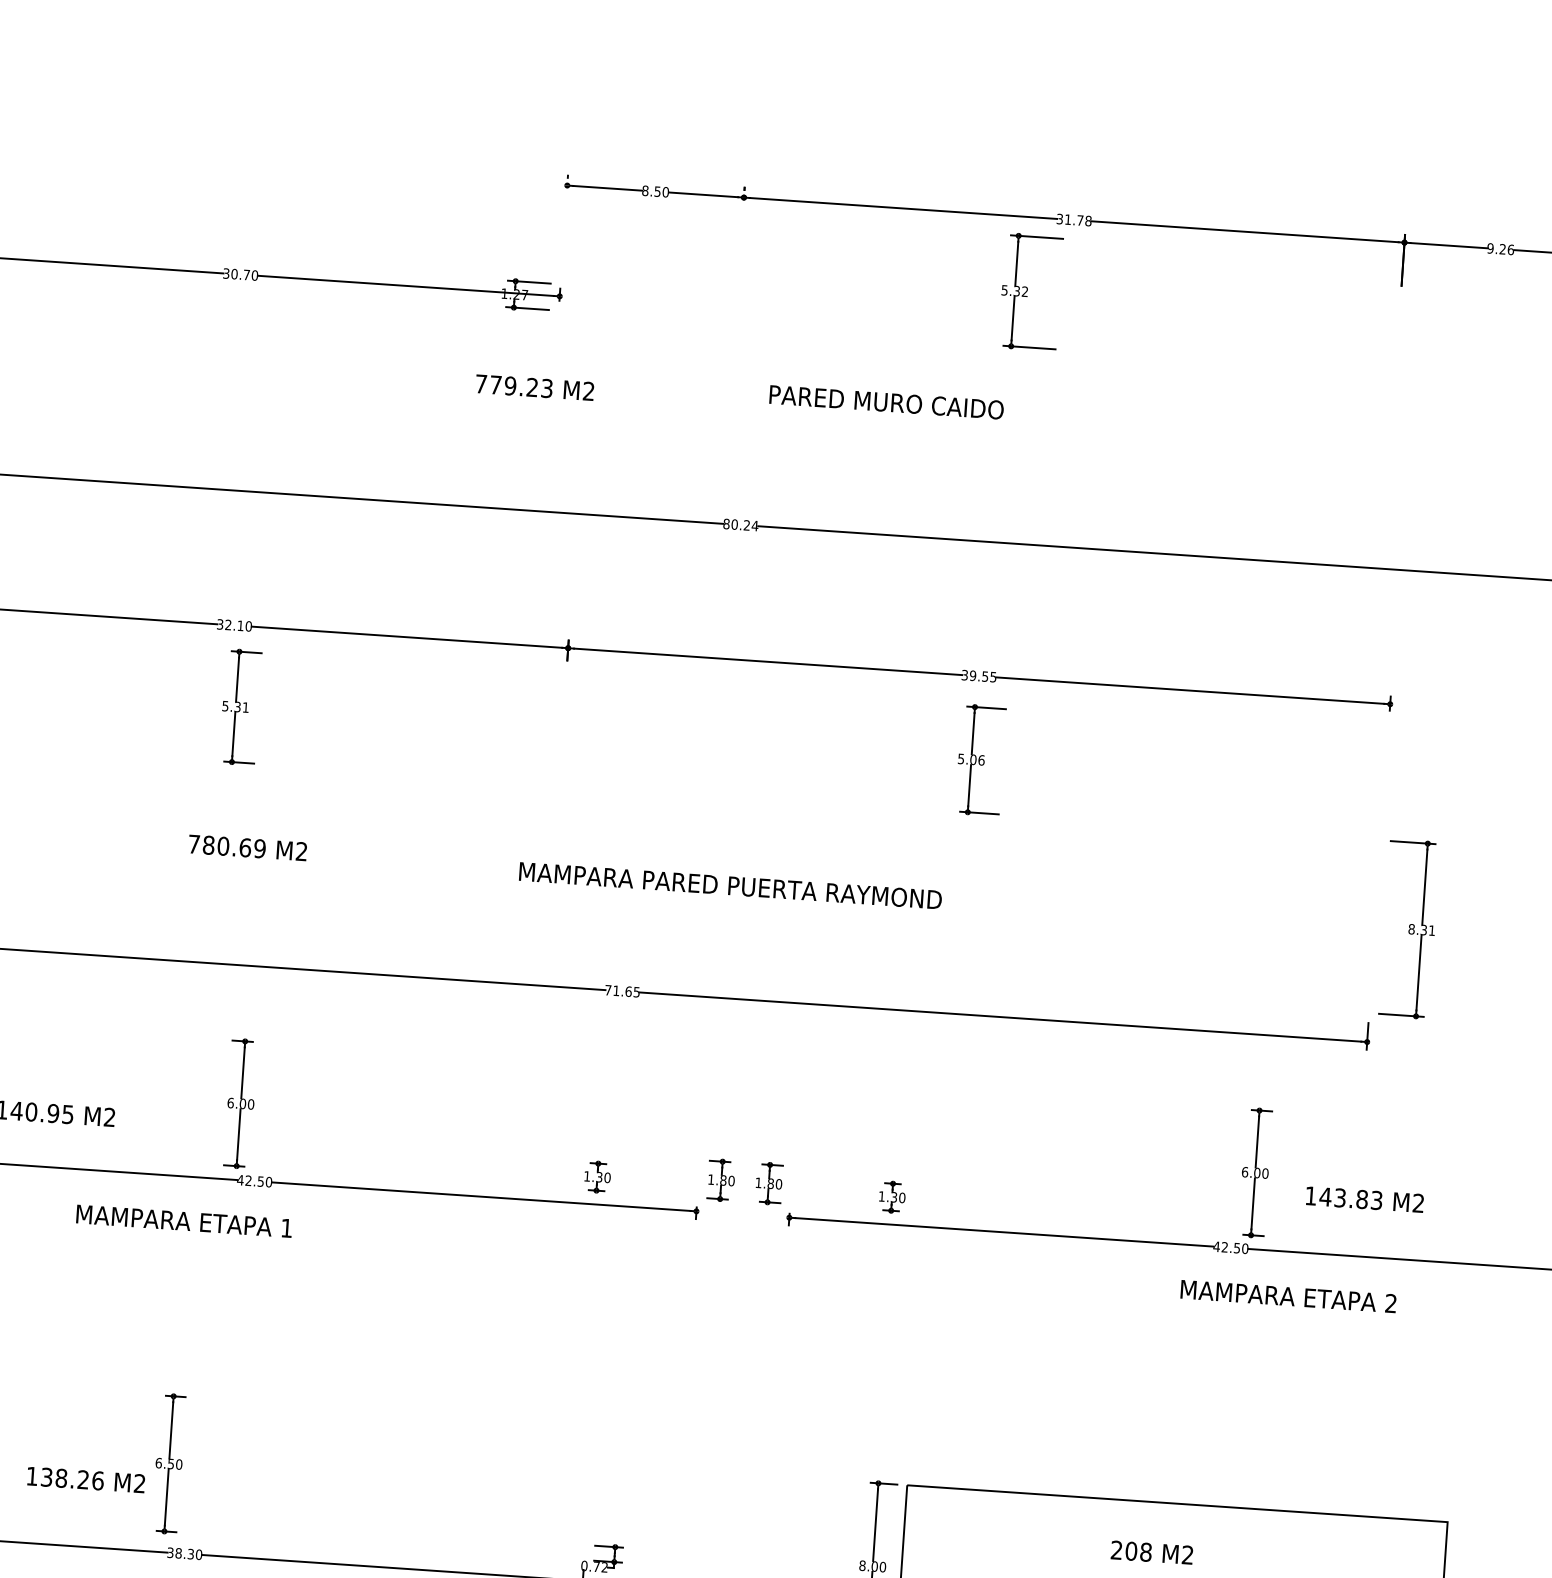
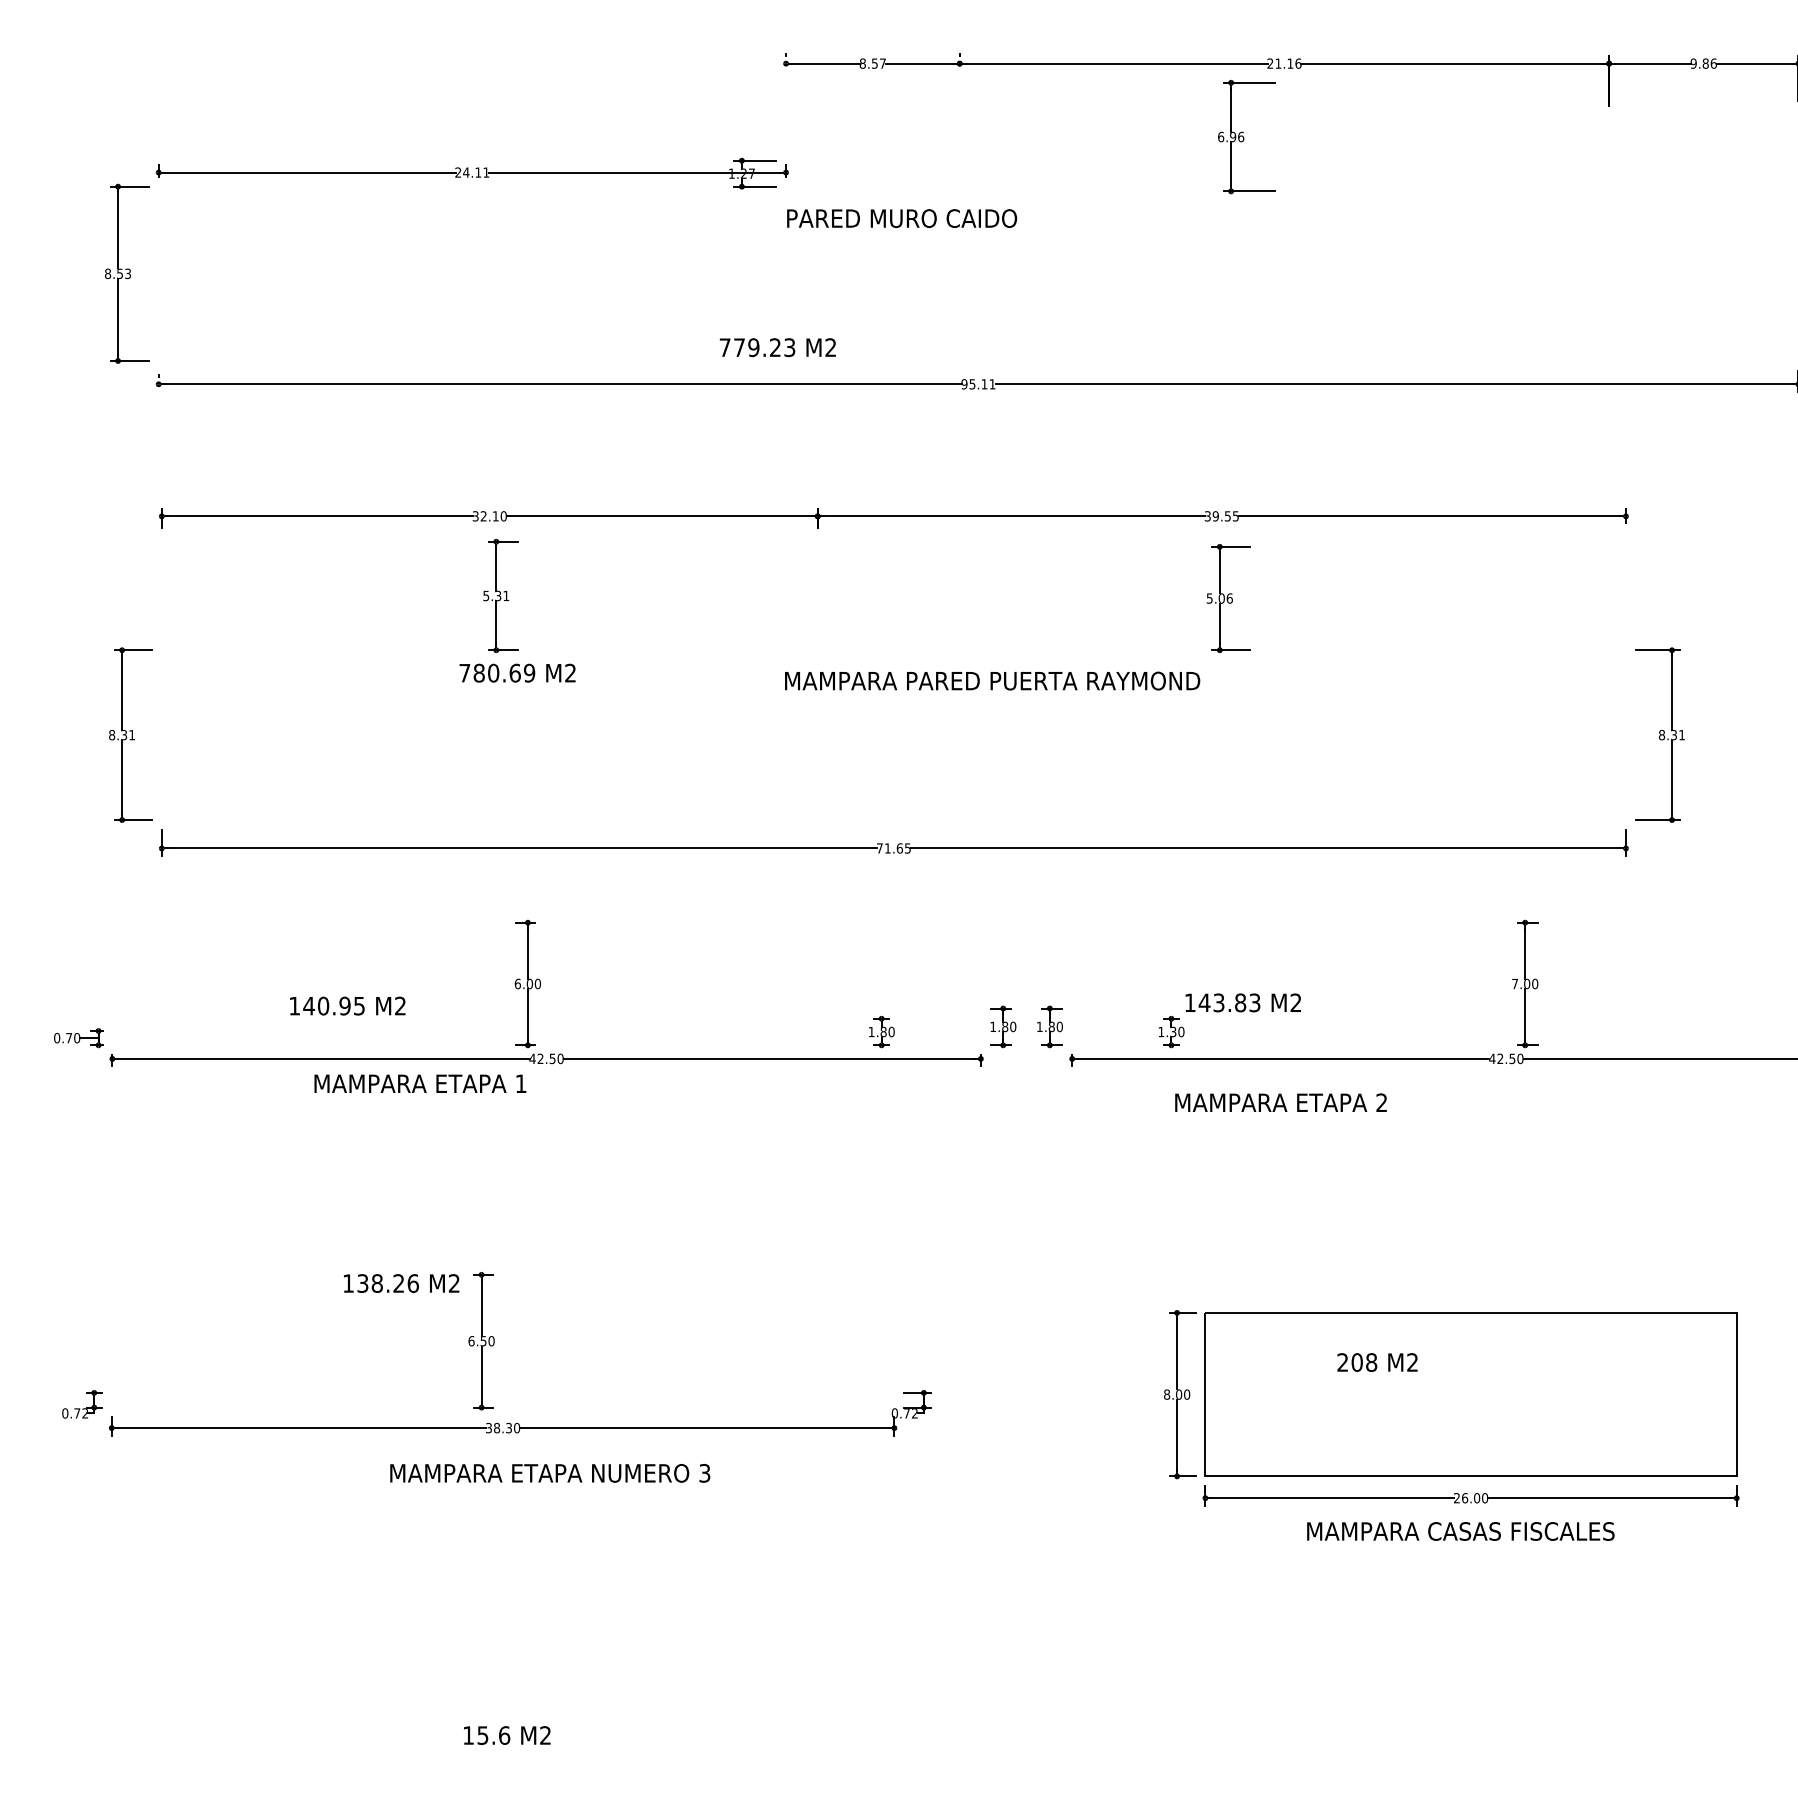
text: (665, 192) -> (882, 63), 8.50 -> 8.57
text: (1074, 219) -> (1284, 63), 31.78 -> 21.16
text: (1502, 249) -> (1705, 63), 9.26 -> 9.86
text: (240, 274) -> (472, 172), 30.70 -> 24.11
text: (1015, 290) -> (1231, 136), 5.32 -> 6.96
text: (534, 387) -> (777, 347), moved
text: (887, 402) -> (902, 218), moved
text: (740, 525) -> (978, 384), 80.24 -> 95.11
text: (247, 847) -> (517, 672), moved
text: (730, 885) -> (992, 680), moved
text: (1245, 1171) -> (1515, 983), 6.00 -> 7.00
text: (599, 1177) -> (883, 1032), 1.30 -> 1.80
text: (1364, 1199) -> (1242, 1002), moved
text: (184, 1221) -> (420, 1083), moved
text: (1288, 1296) -> (1280, 1102), moved
text: (86, 1479) -> (401, 1283), moved
text: (1152, 1552) -> (1377, 1362), moved

